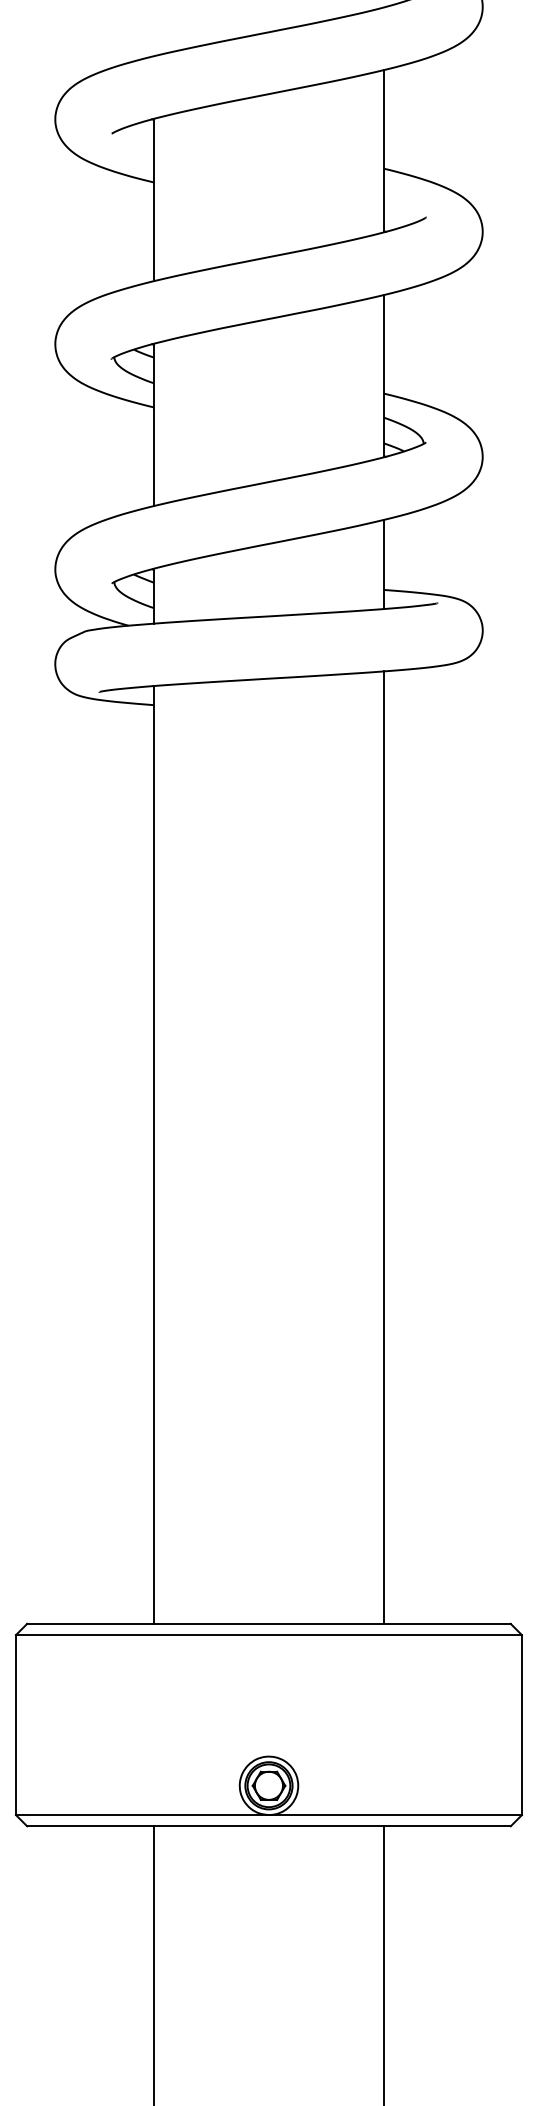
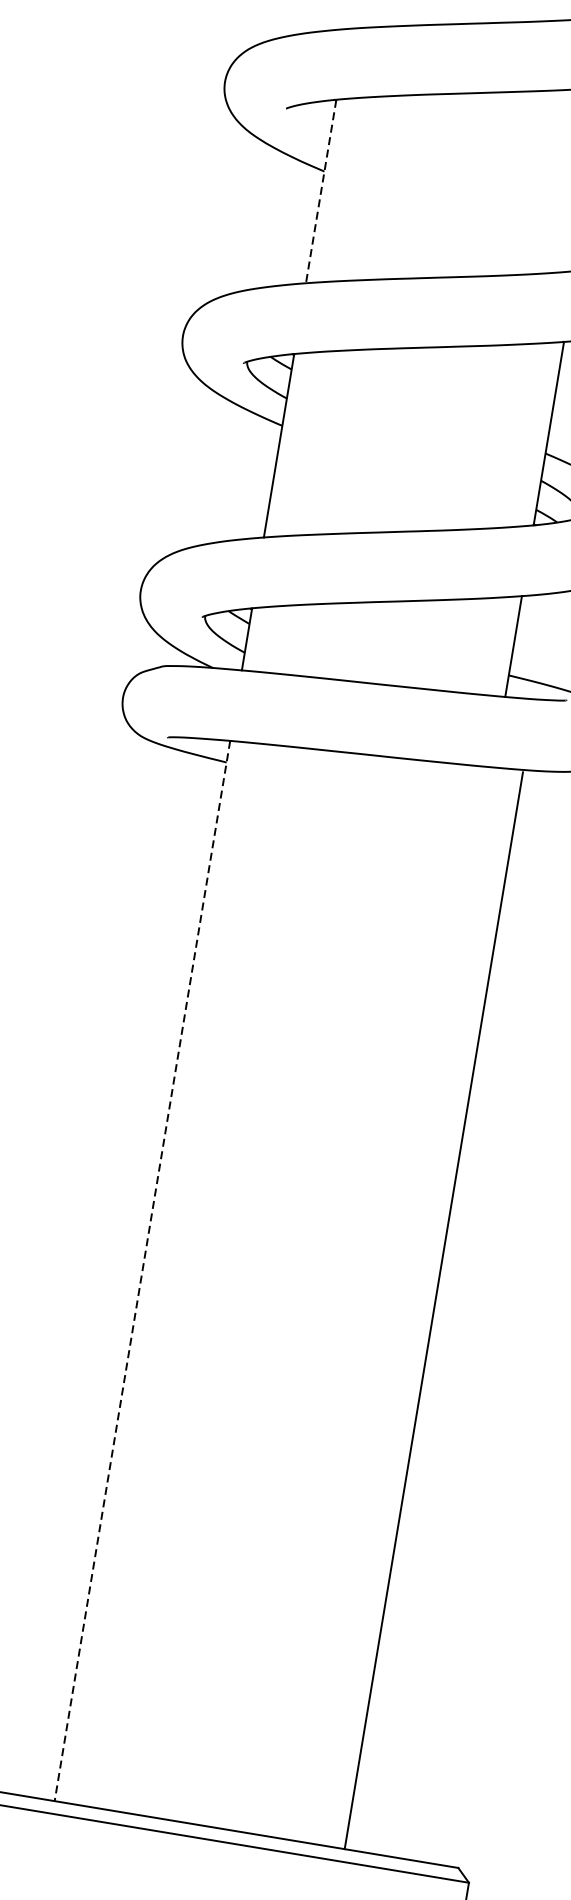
line: (153, 200) -> (320, 191), solid -> dashed
line: (384, 1147) -> (434, 1310), moved
line: (153, 1154) -> (142, 1270), solid -> dashed

